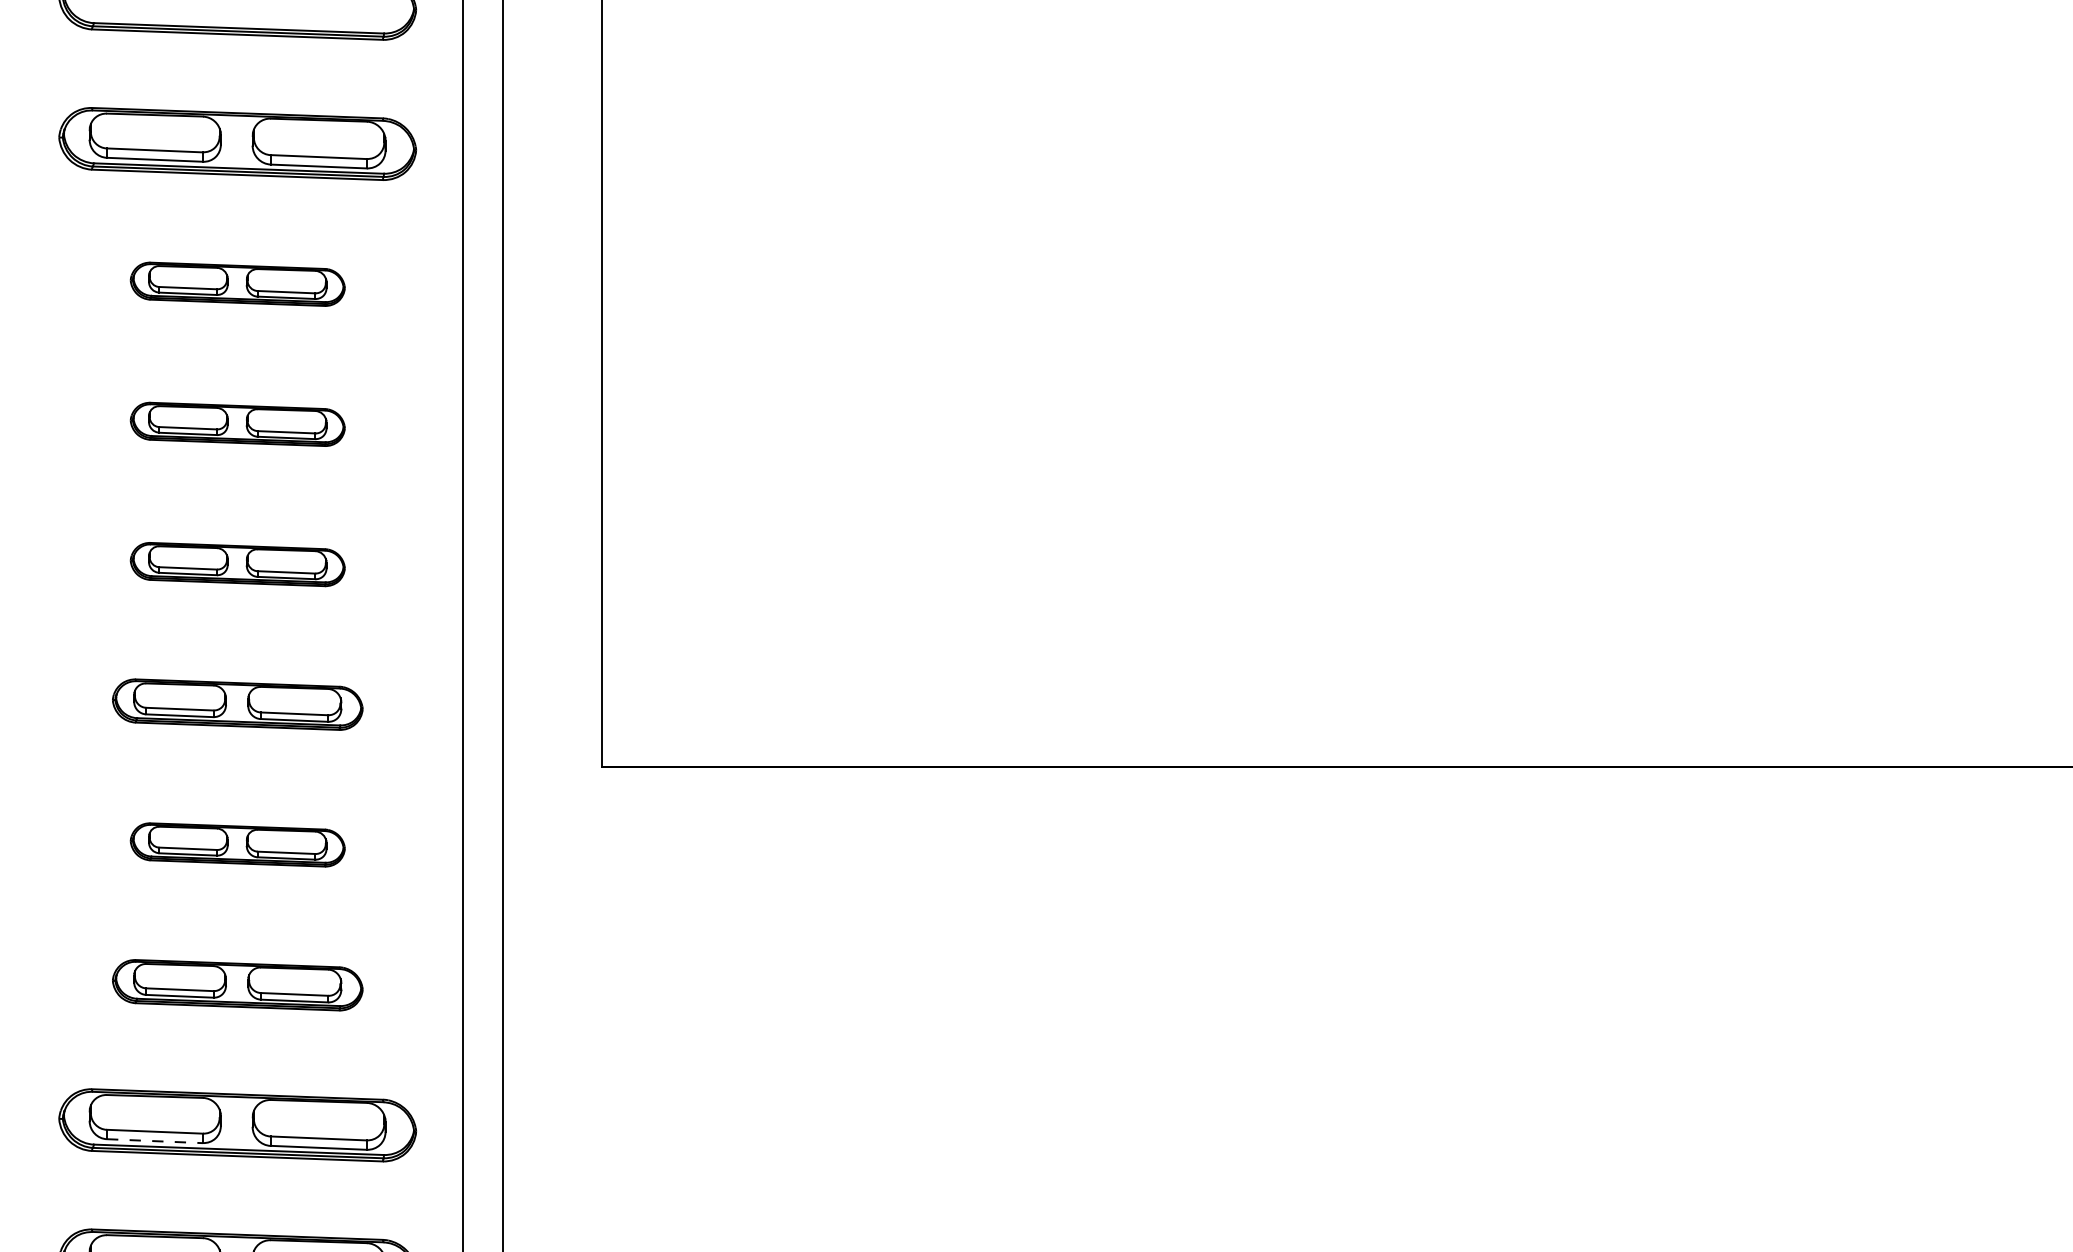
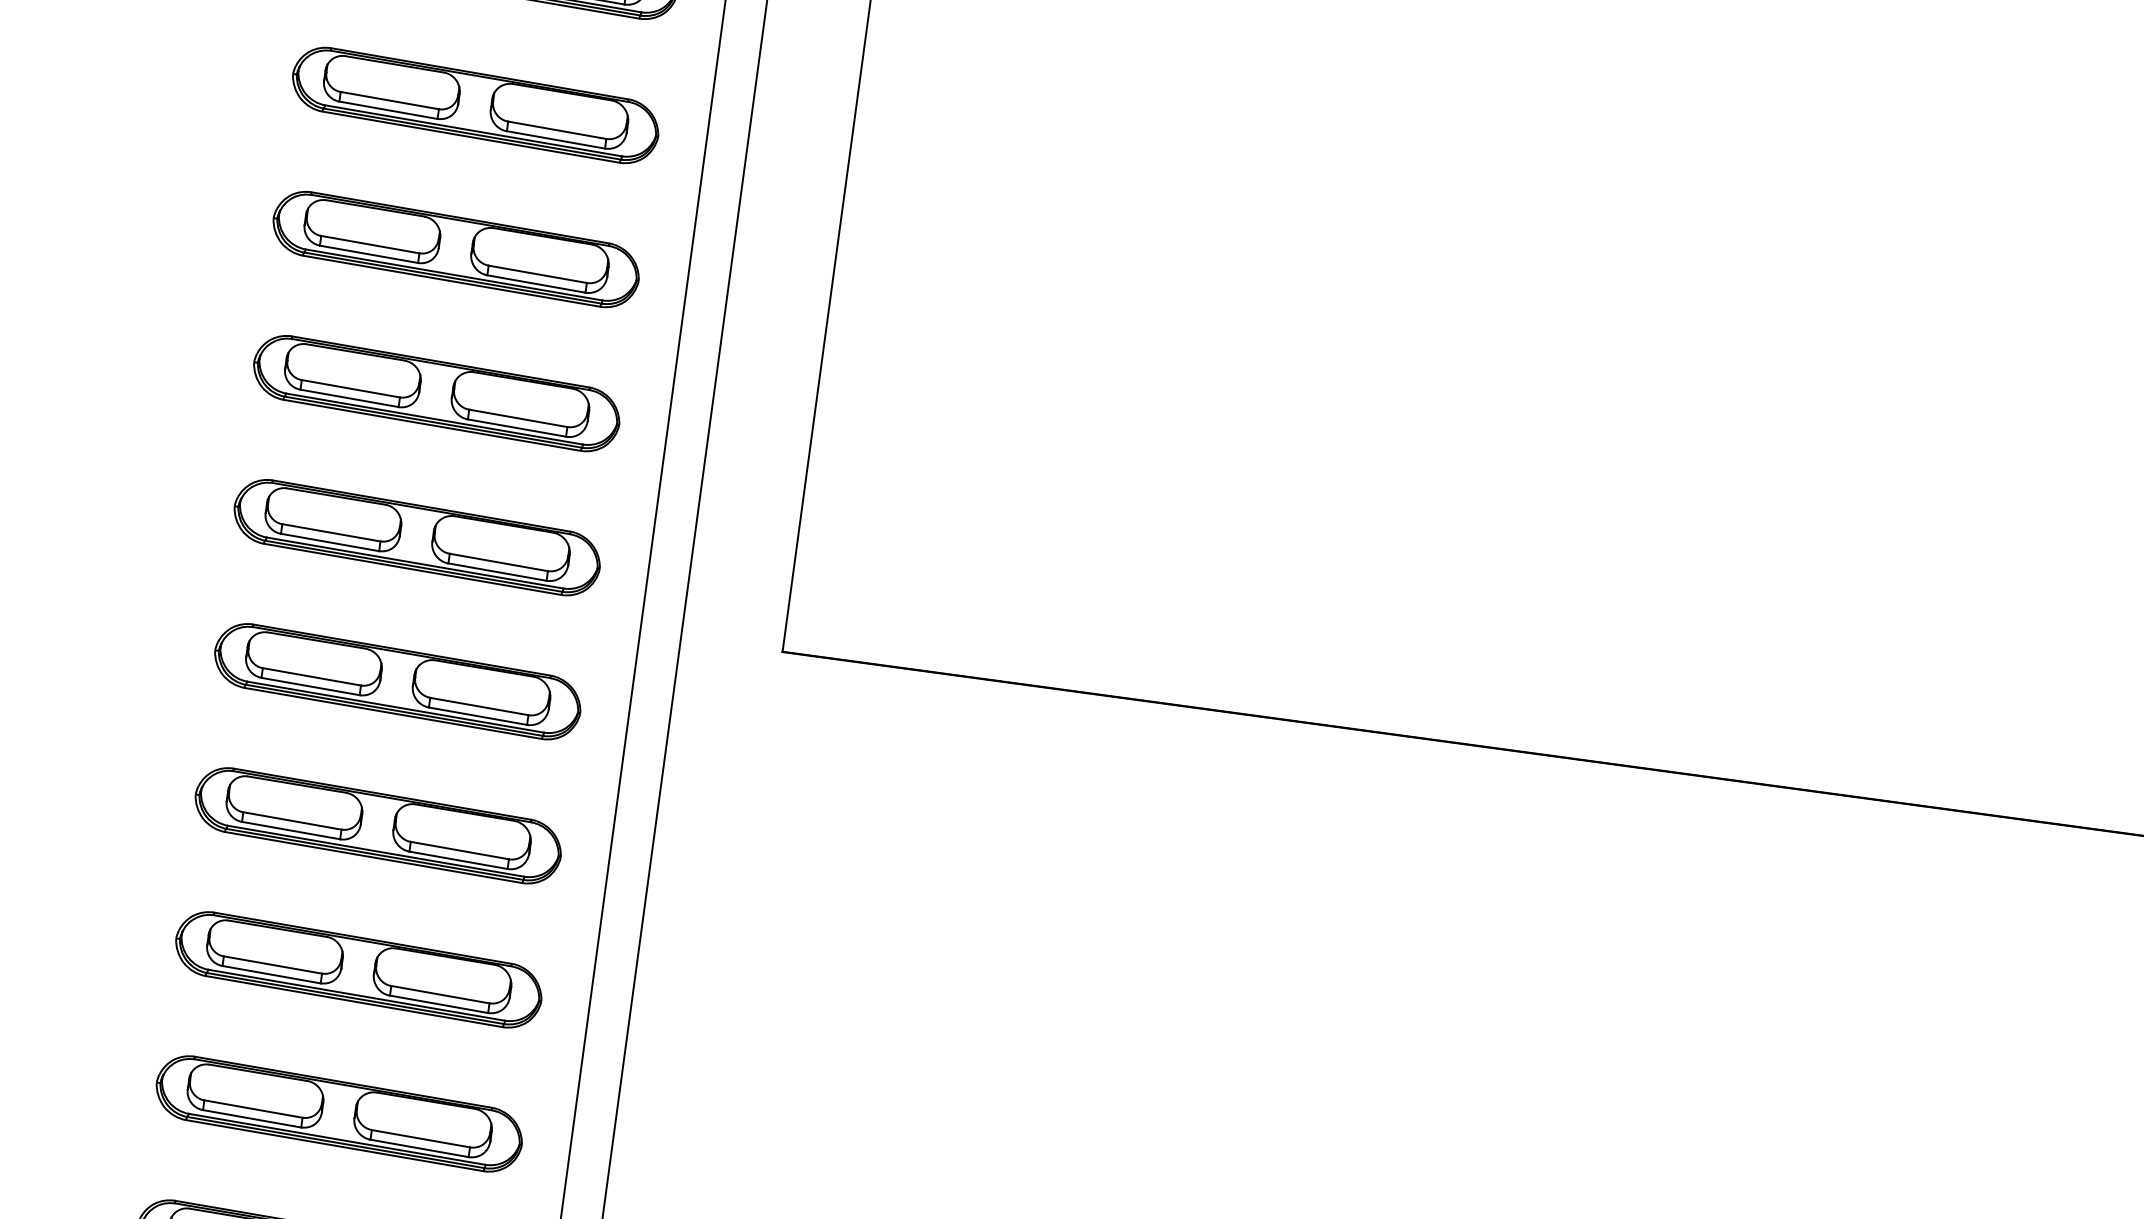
part: (237, 284) -> (475, 105), size x1.67
part: (237, 424) -> (455, 249), size x1.67
part: (237, 564) -> (436, 393), size x1.67
part: (237, 704) -> (417, 537), size x1.43
part: (237, 844) -> (397, 681), size x1.67
part: (237, 985) -> (377, 826), size x1.43
line: (155, 1141) -> (272, 975), dashed -> solid

